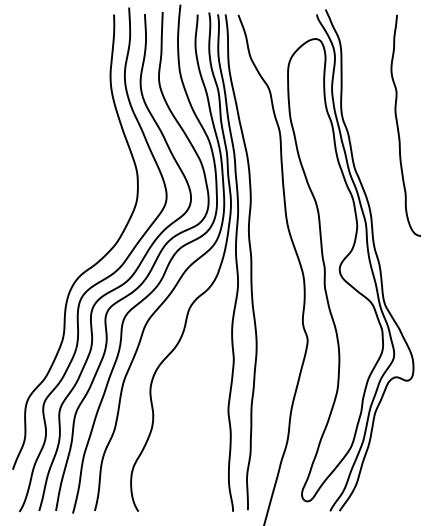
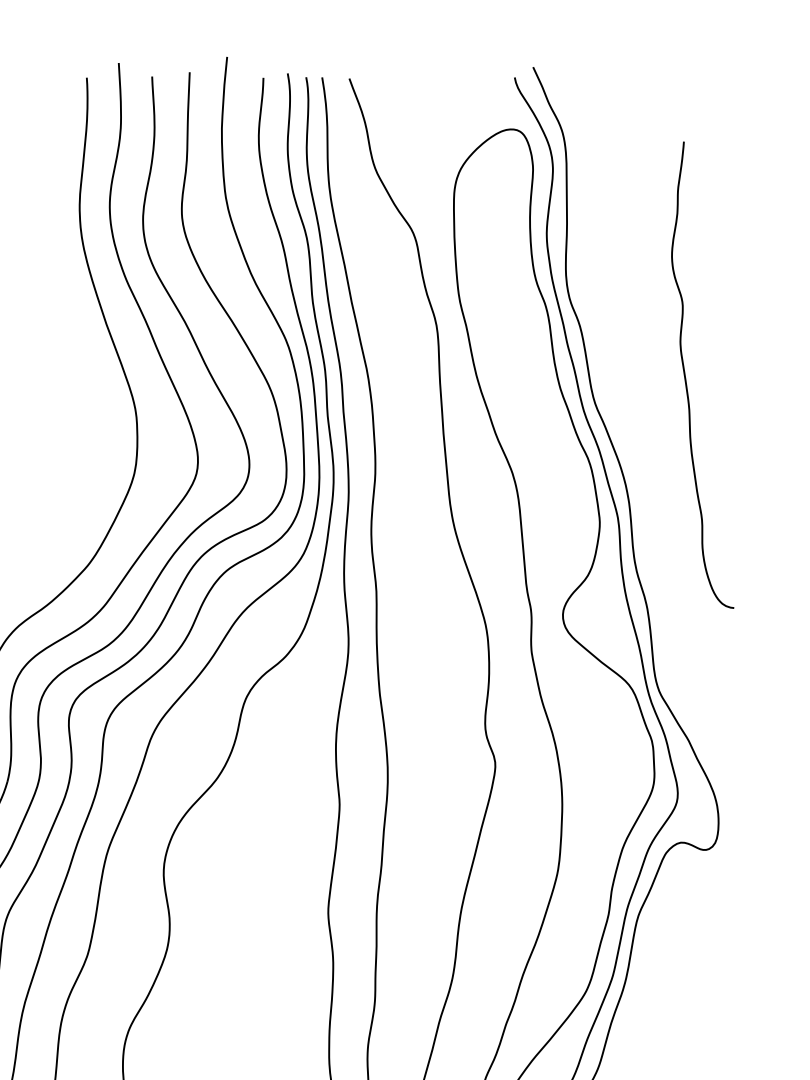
curve: (398, 125) -> (686, 374), moved

